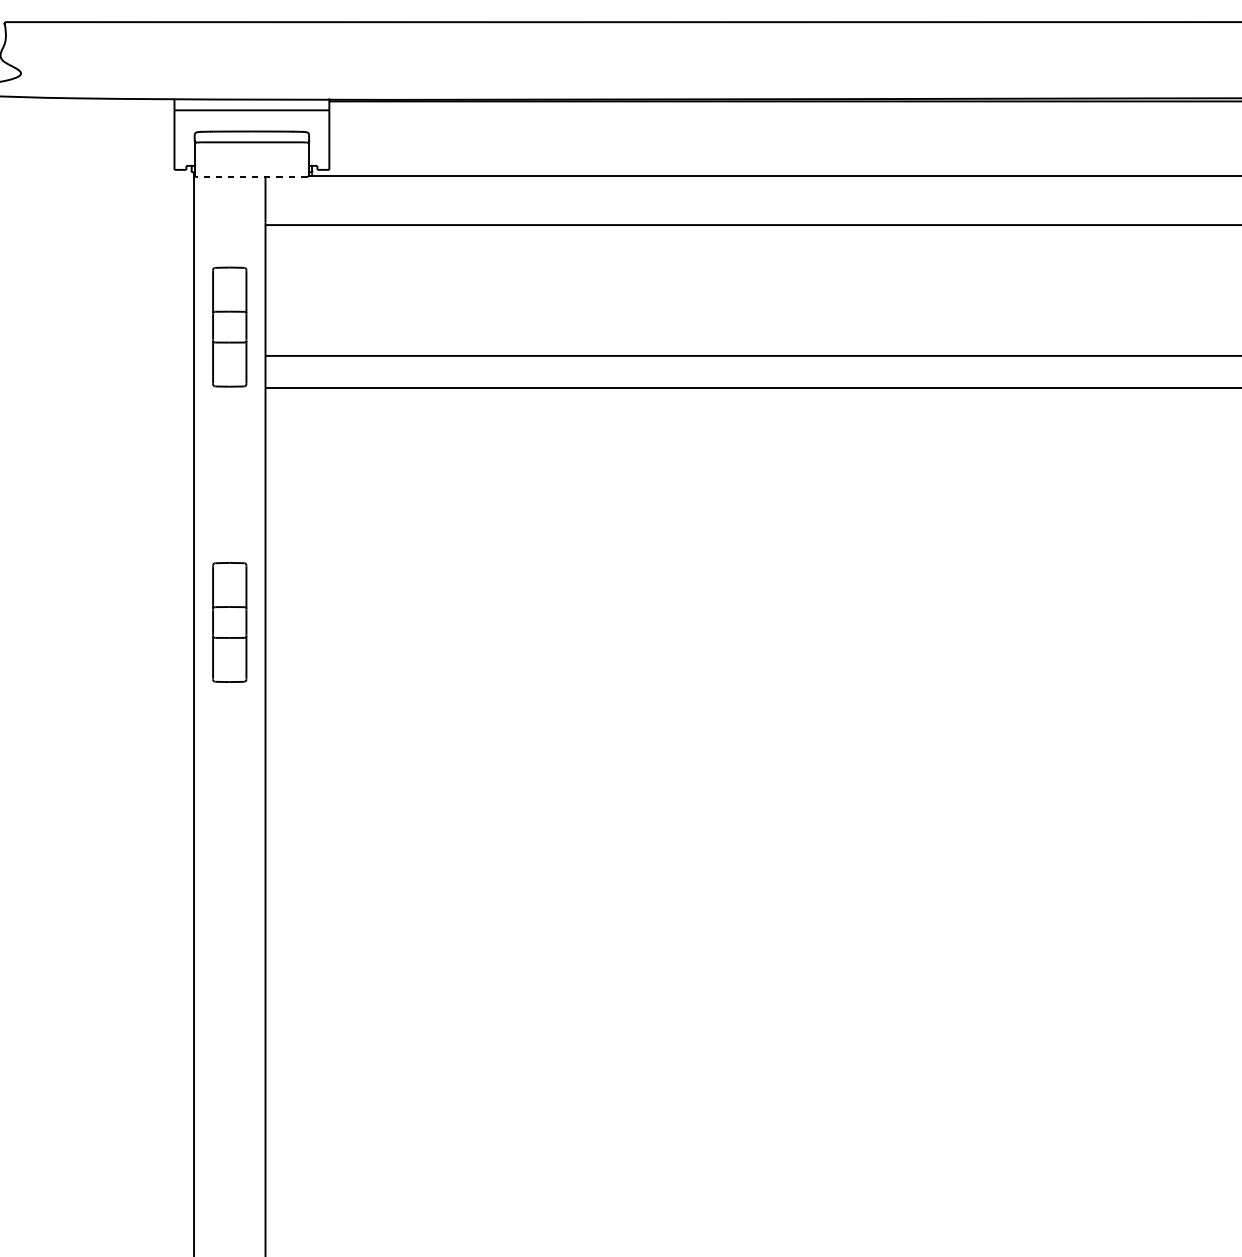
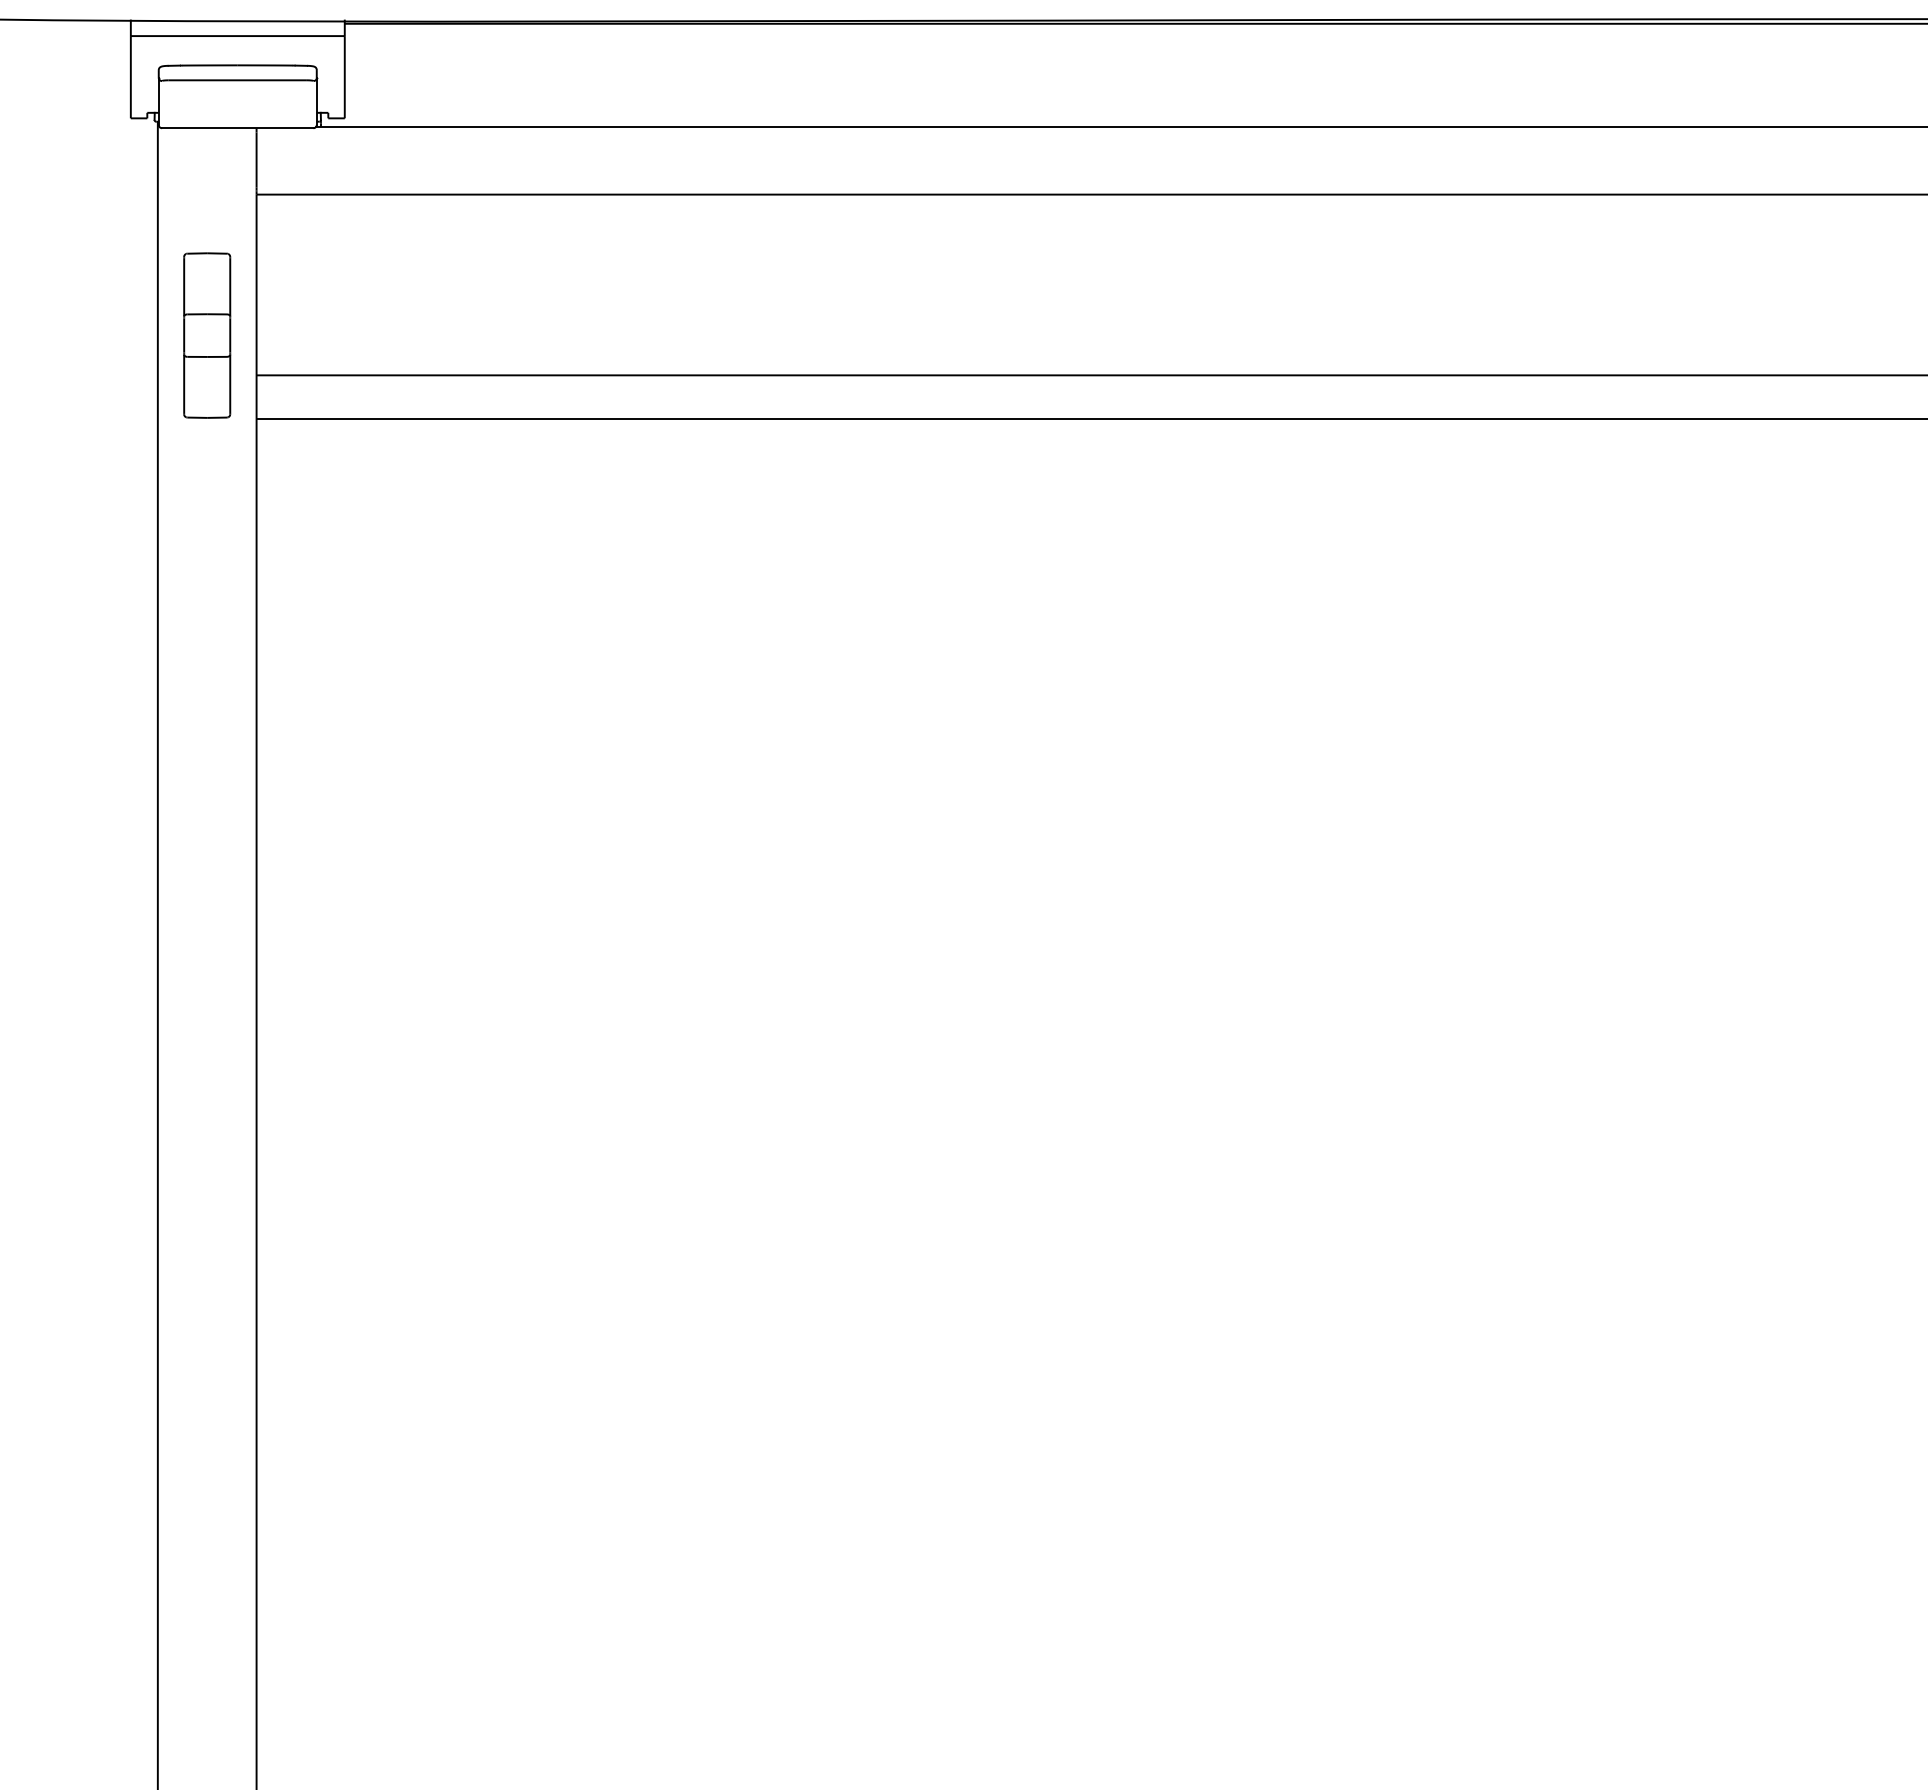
line: (251, 177) -> (237, 128), dashed -> solid
part: (229, 622) -> (207, 743), removed

